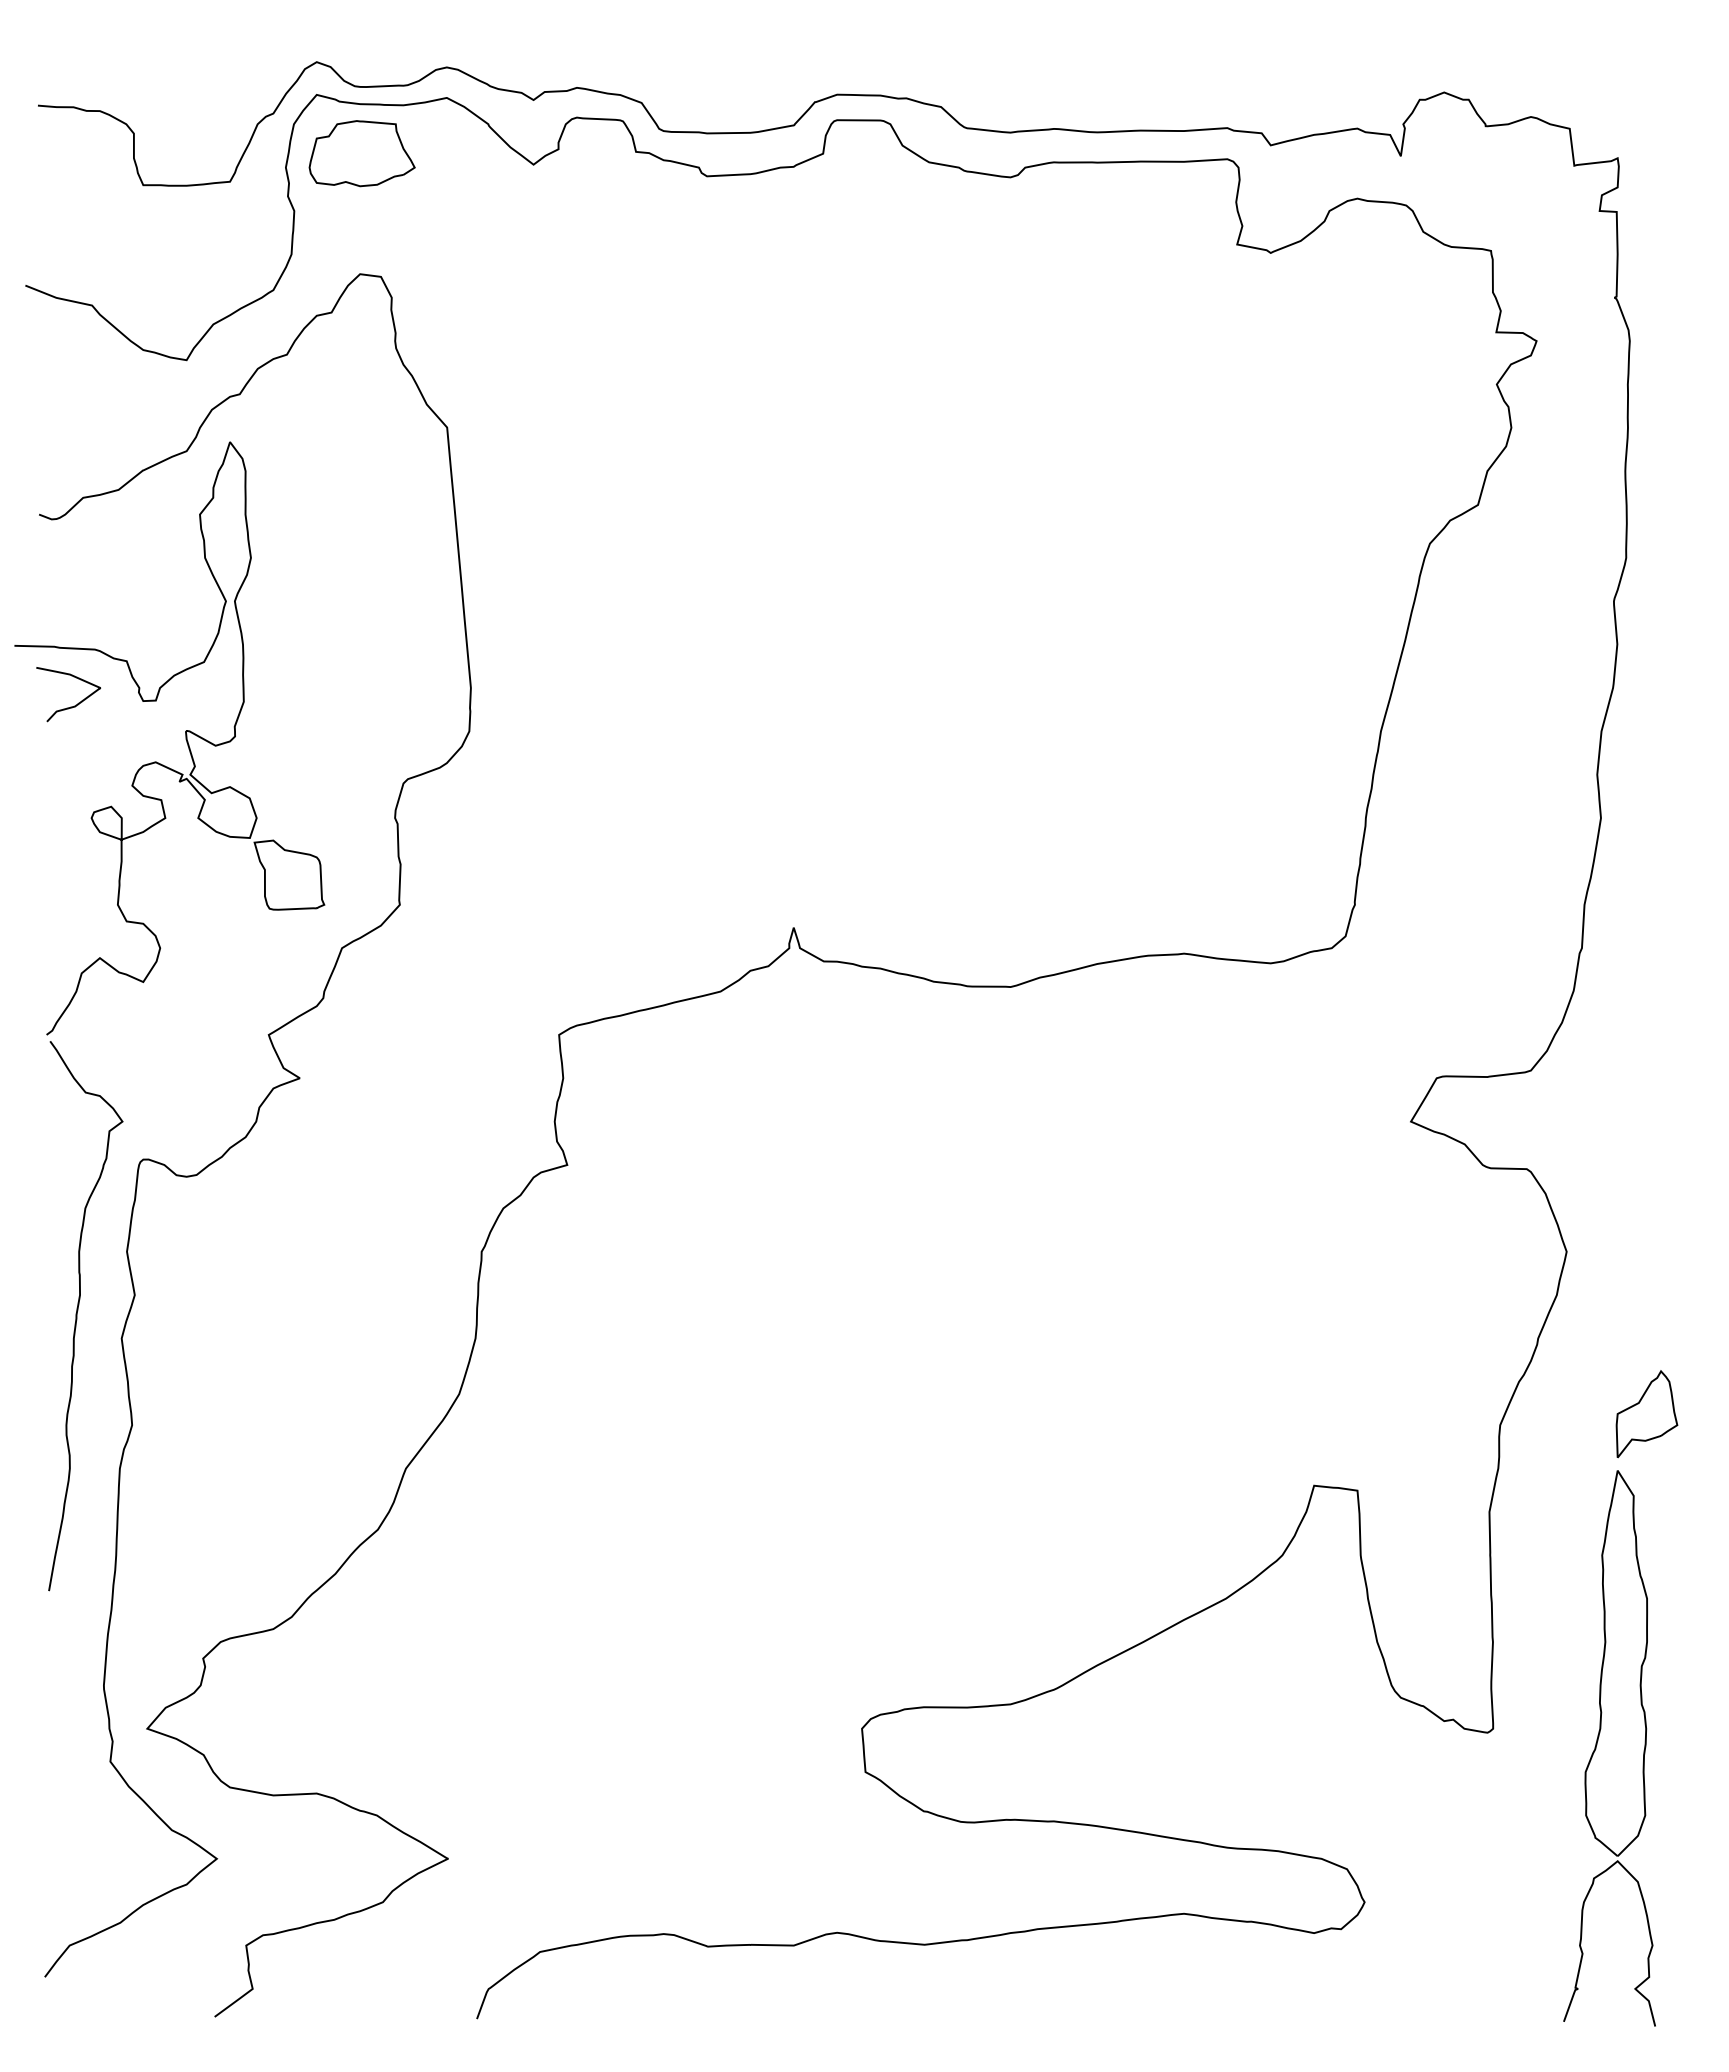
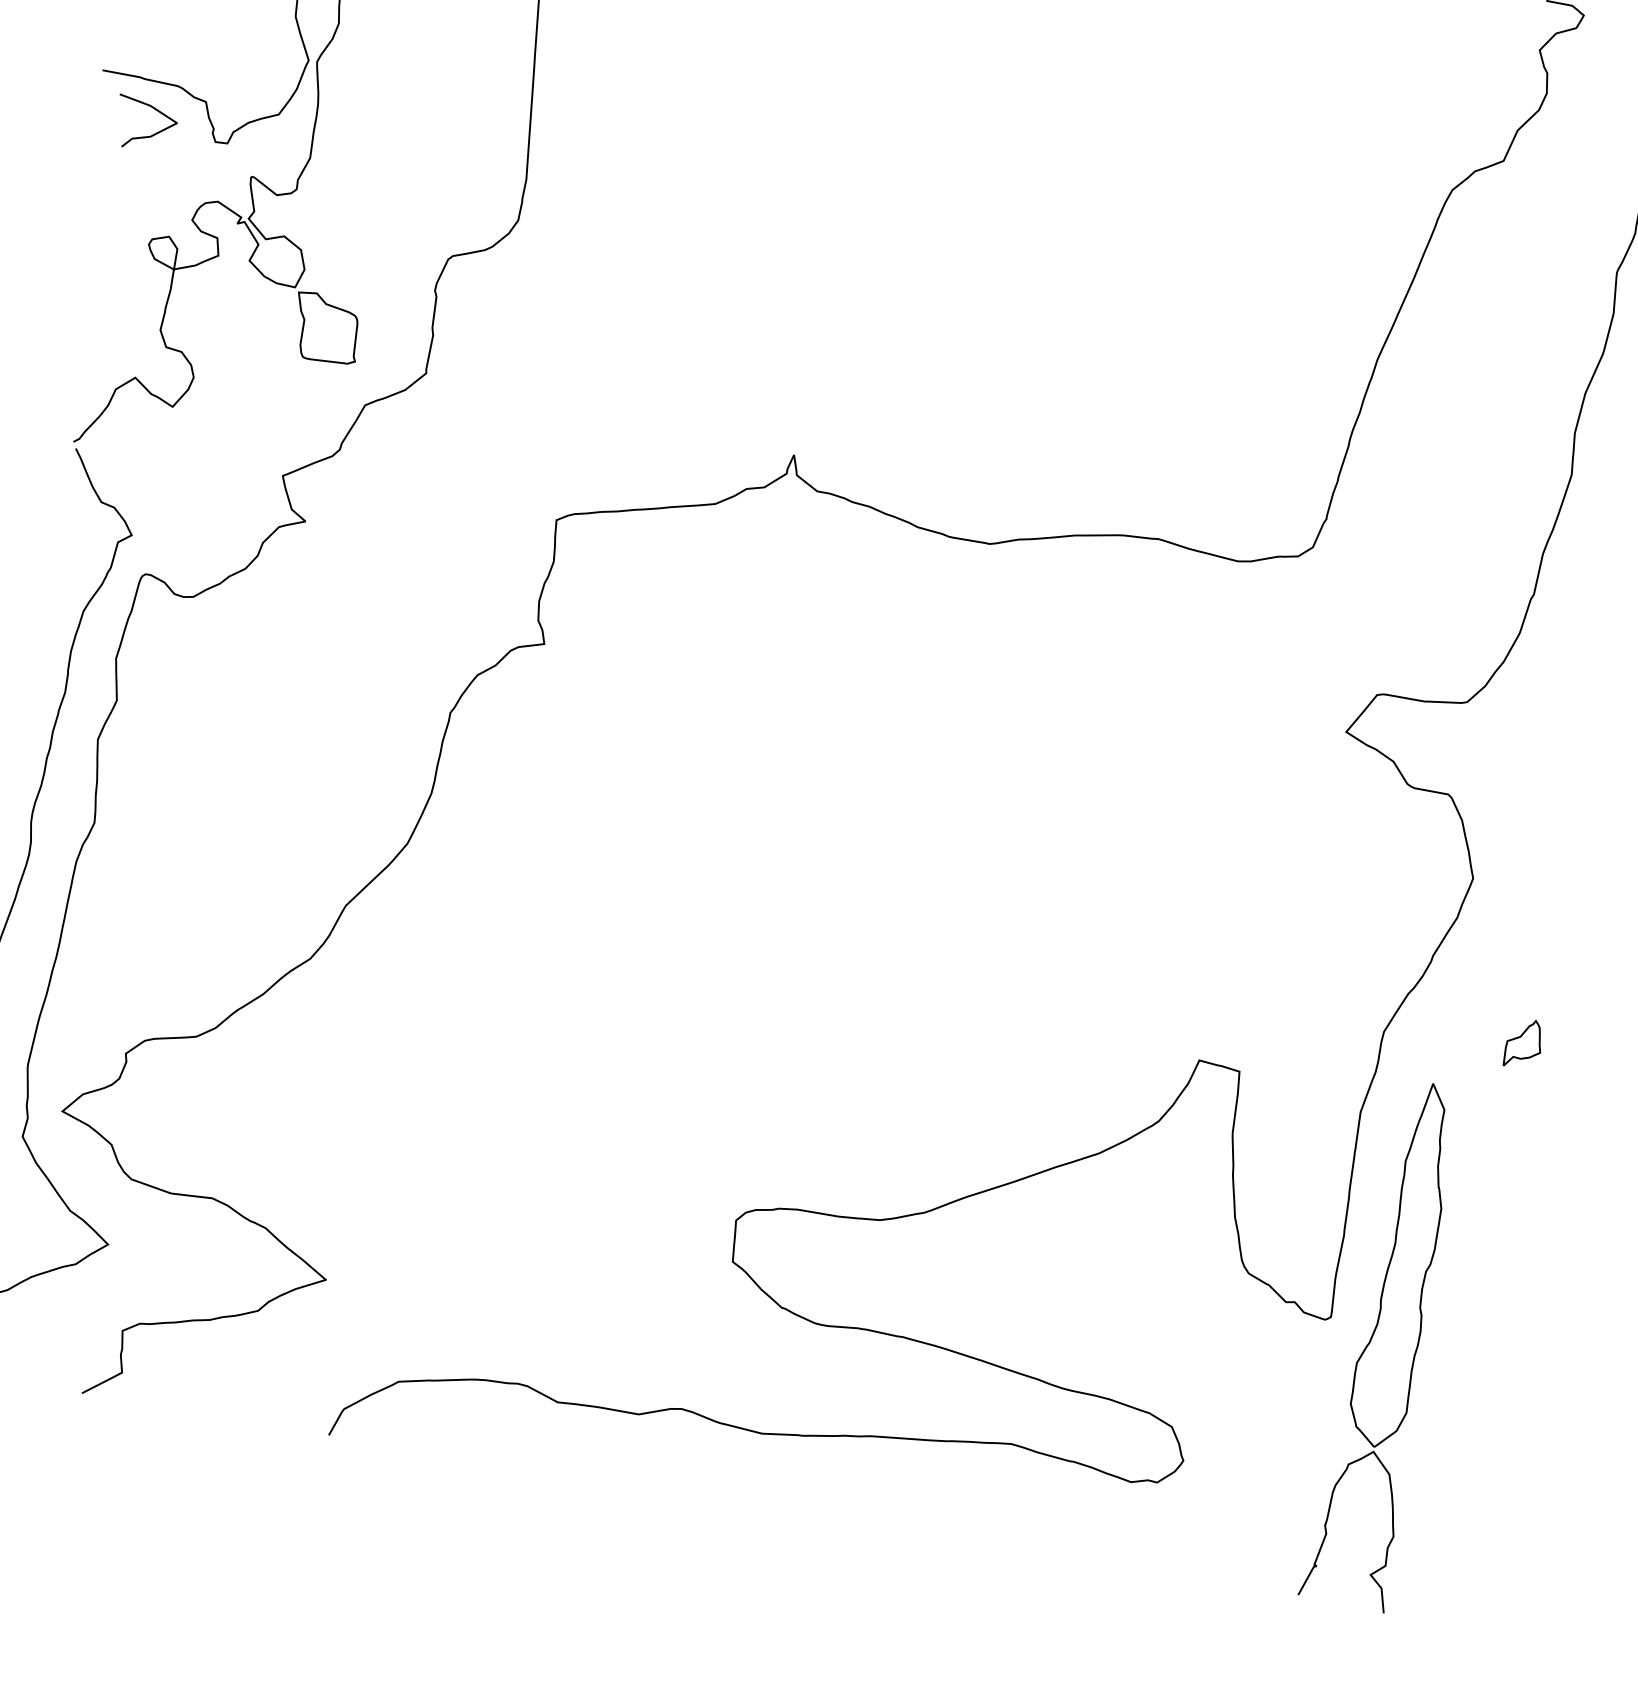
part: (1646, 1414) -> (1523, 1044), size x0.6
part: (1609, 1748) -> (1383, 1344), moved

